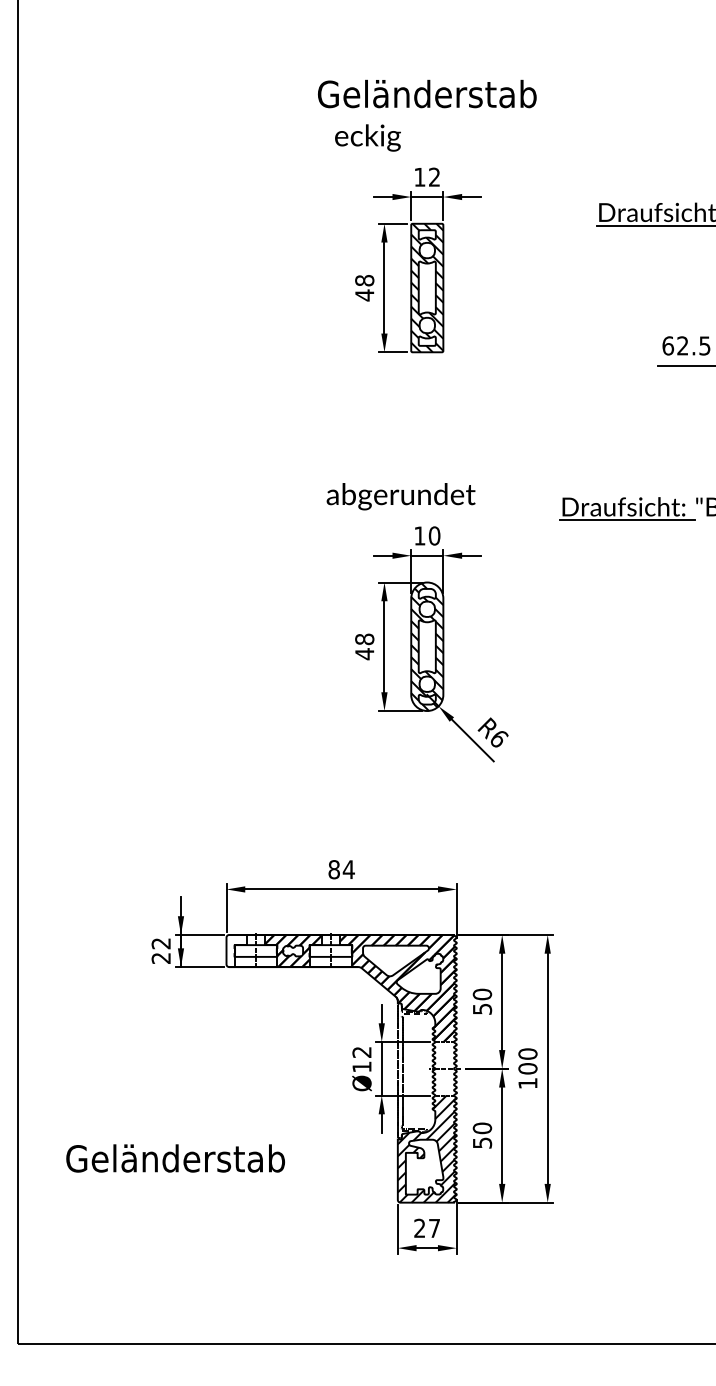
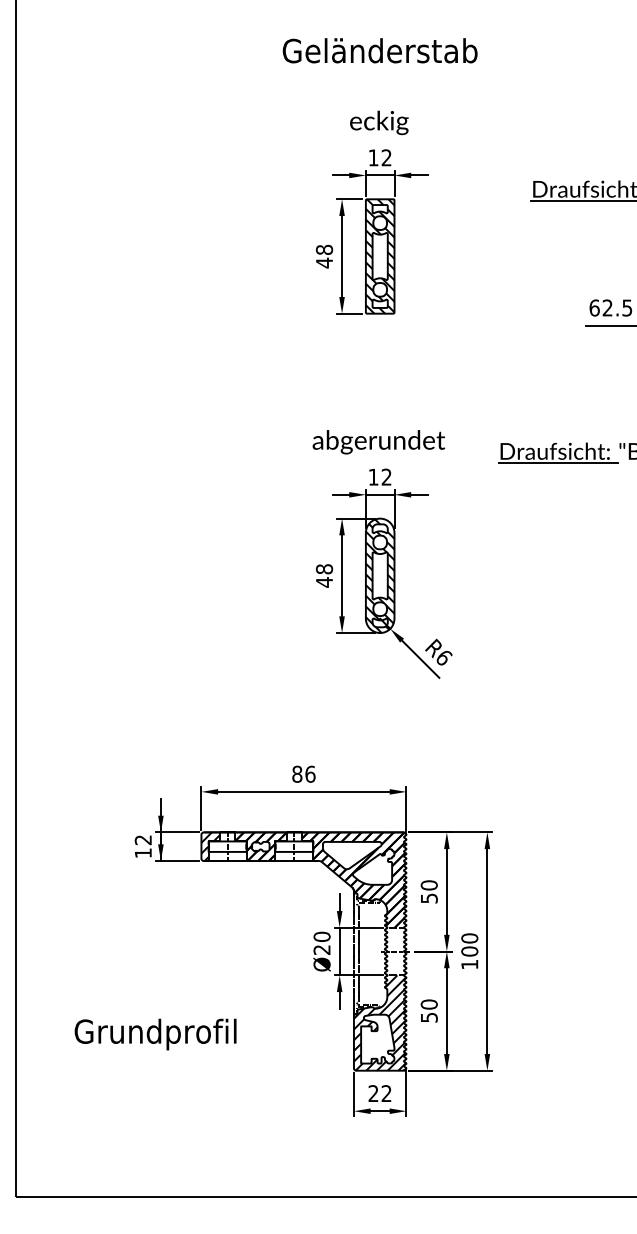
text: (426, 93) -> (379, 50), moved
text: (368, 137) -> (379, 122), moved
text: (400, 496) -> (378, 442), moved
text: (434, 535) -> (386, 476), 10 -> 12
text: (349, 868) -> (310, 773), 84 -> 86
hatch: (236, 950) -> (210, 846), added
text: (160, 958) -> (142, 853), 22 -> 12
text: (361, 1058) -> (321, 942), Ø12 -> Ø20
text: (174, 1161) -> (155, 1034), Geländerstab -> Grundprofil
text: (434, 1228) -> (386, 1093), 27 -> 22

